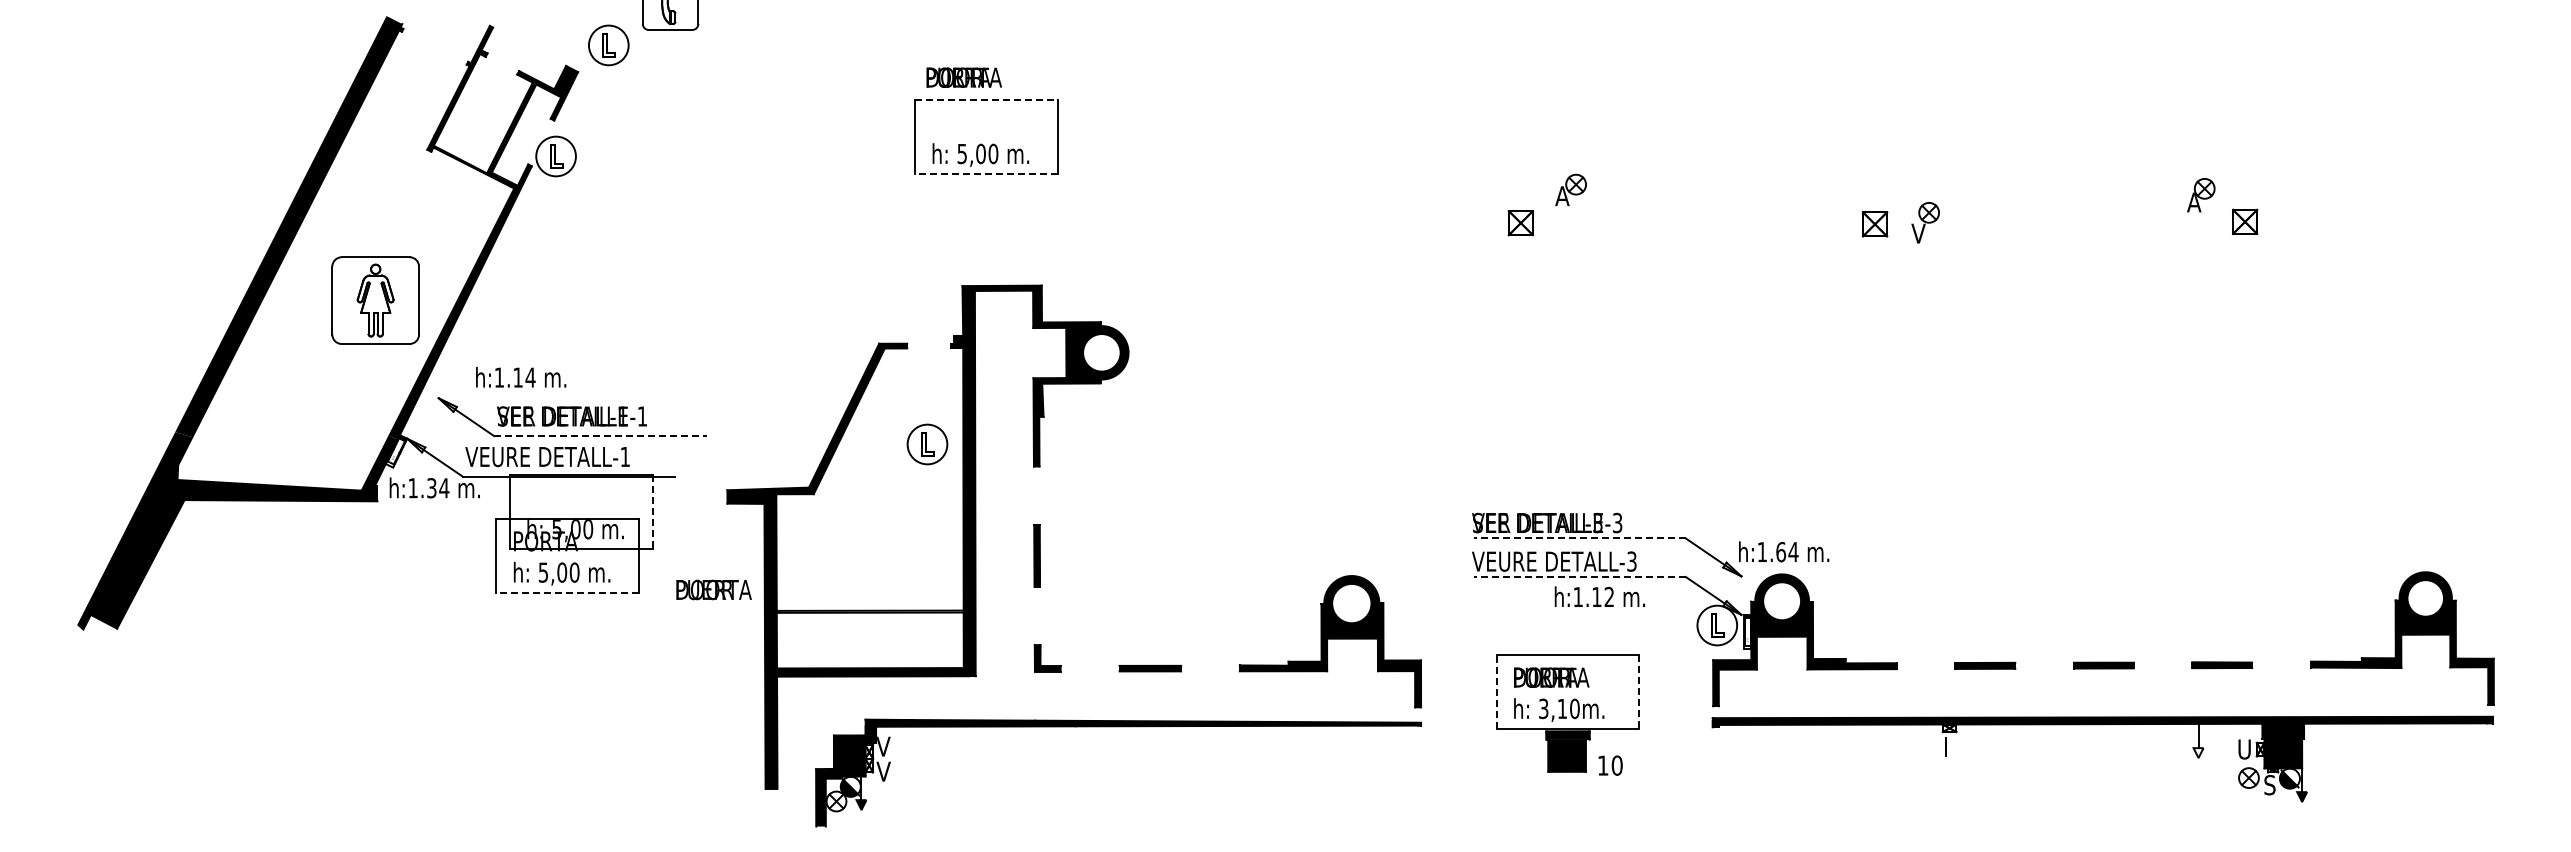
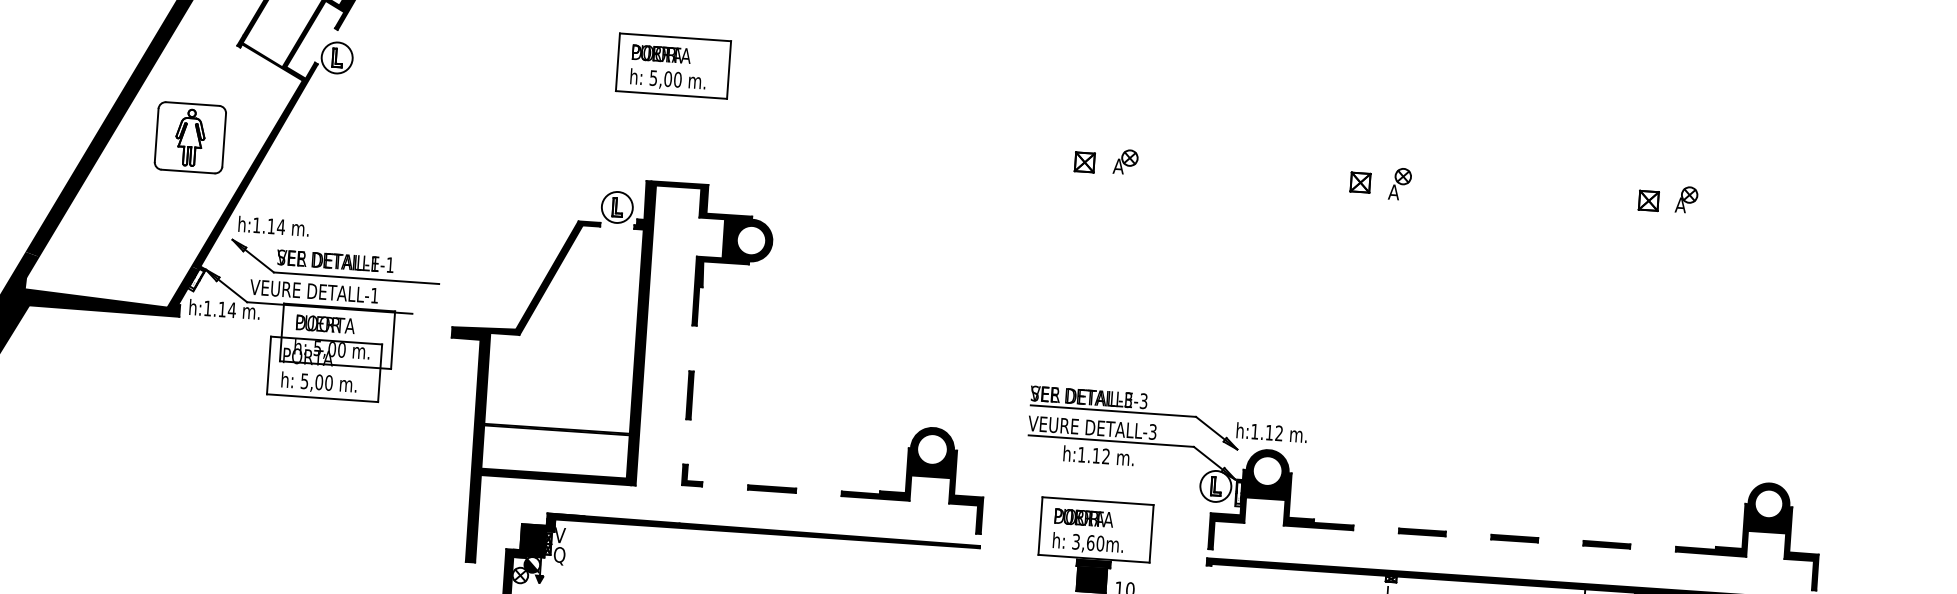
text: (963, 77) -> (660, 54), moved
line: (987, 99) -> (676, 37), dashed -> solid
line: (986, 173) -> (671, 94), dashed -> solid
part: (1570, 189) -> (1125, 161), moved
part: (2201, 195) -> (1686, 200), moved
text: (1918, 233) -> (1393, 192), V -> A
part: (375, 300) -> (190, 137), moved
text: (521, 377) -> (274, 226), moved
line: (600, 436) -> (356, 278), dashed -> solid
part: (927, 444) -> (617, 207), moved
text: (431, 488) -> (222, 309), h:1.34 -> h:1.14
line: (652, 512) -> (392, 340), dashed -> solid
line: (1579, 538) -> (1113, 411), dashed -> solid
text: (1787, 551) -> (1274, 432), h:1.64 -> h:1.12
line: (1579, 576) -> (1111, 440), dashed -> solid
text: (713, 589) -> (325, 323), moved
line: (567, 592) -> (322, 398), dashed -> solid
text: (1599, 596) -> (1098, 455), moved
line: (1496, 691) -> (1040, 525), dashed -> solid
line: (1639, 691) -> (1151, 533), dashed -> solid
text: (1562, 708) -> (1090, 542), 3,10m. -> 3,60m.
text: (884, 773) -> (559, 556), V -> Q

